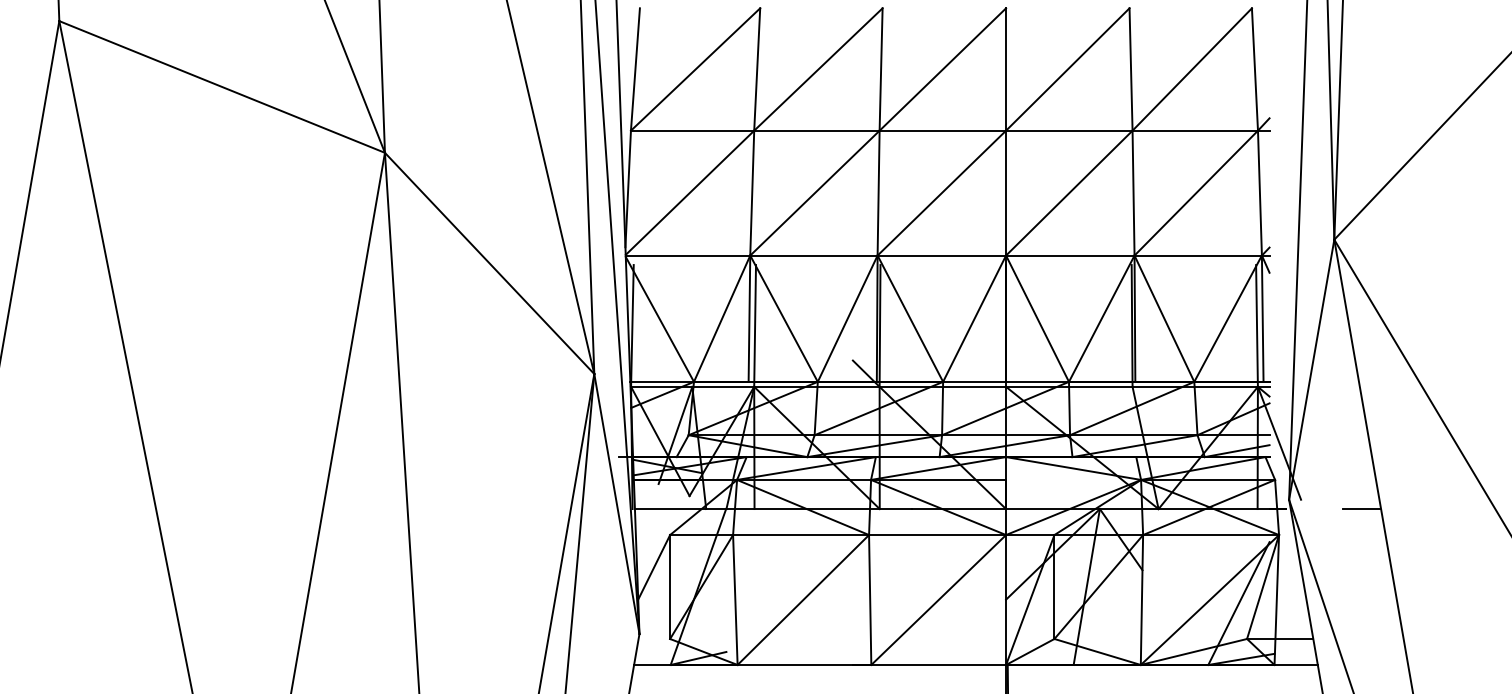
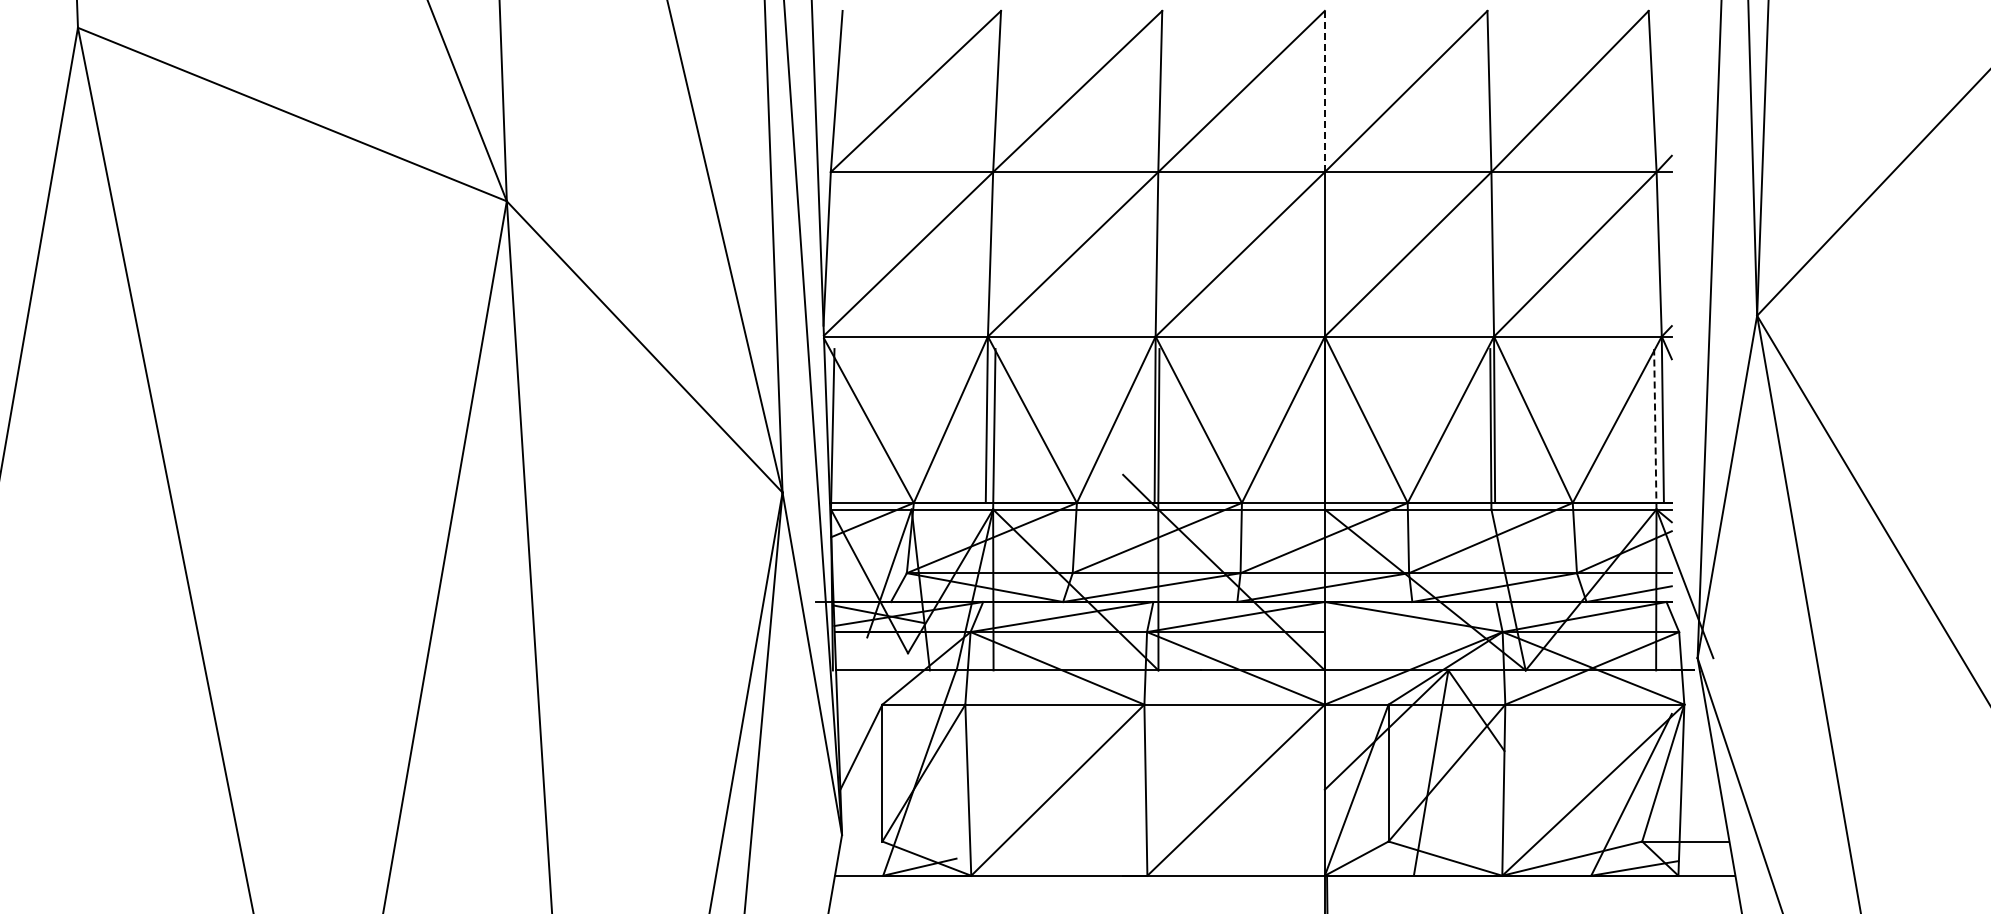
line: (1005, 69) -> (1324, 91), solid -> dashed
line: (1257, 325) -> (1655, 428), solid -> dashed
line: (1361, 509) -> (1792, 670), removed

